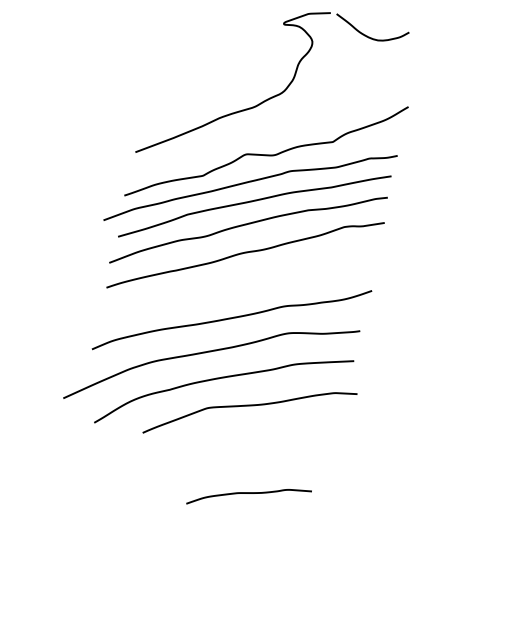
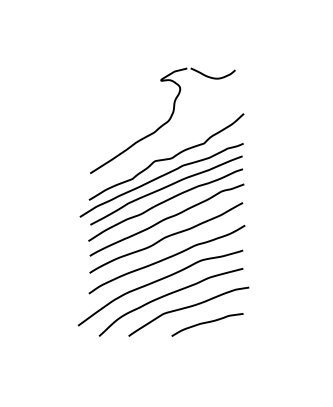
curve: (238, 283) -> (166, 237), added
curve: (249, 494) -> (207, 323), moved

